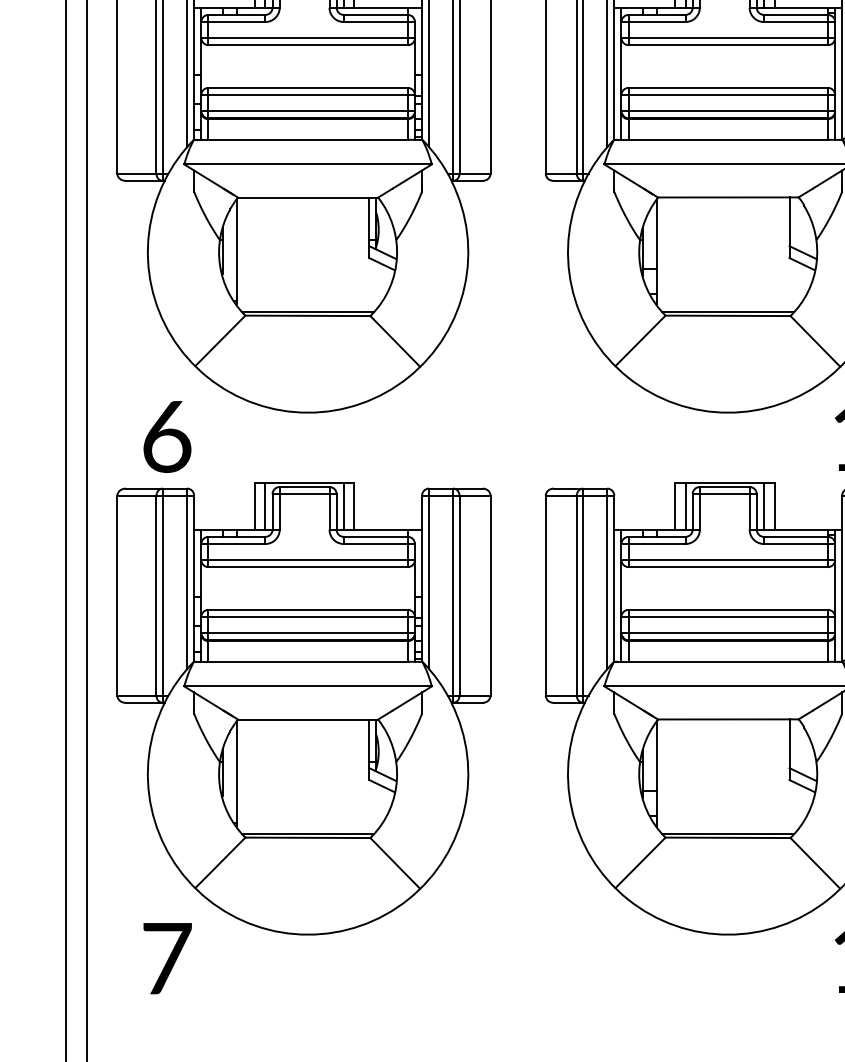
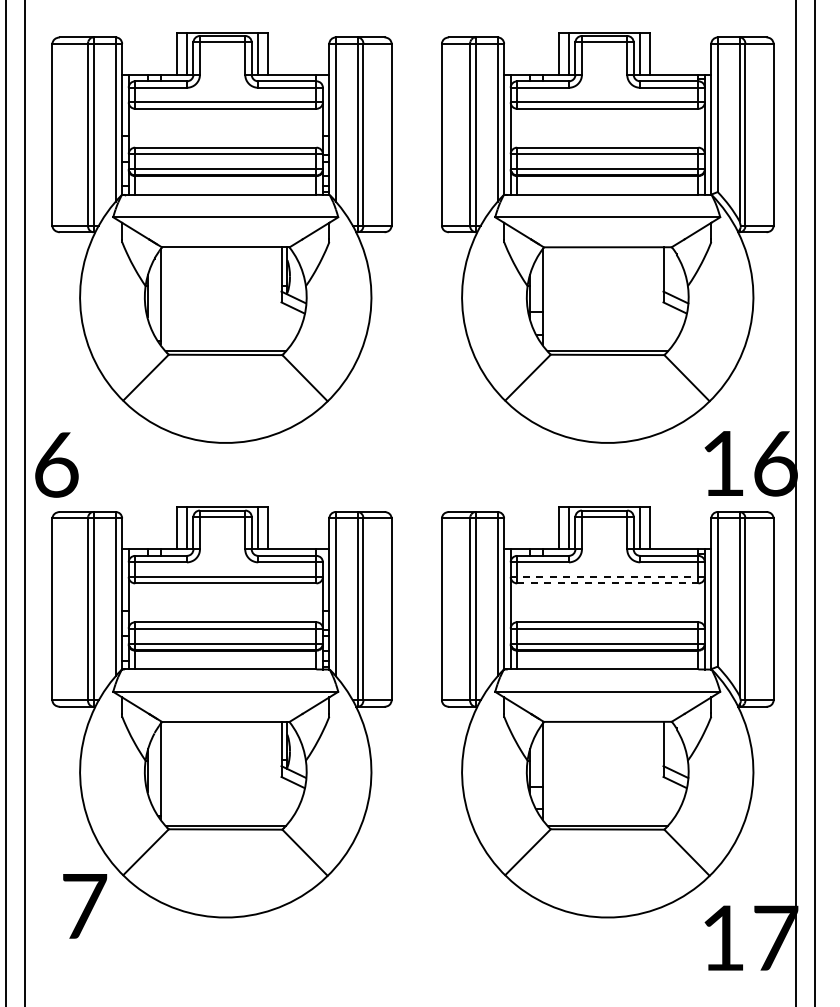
text: (167, 436) -> (56, 464), moved
line: (727, 559) -> (607, 576), solid -> dashed
line: (727, 567) -> (607, 583), solid -> dashed
text: (168, 958) -> (85, 906), moved

